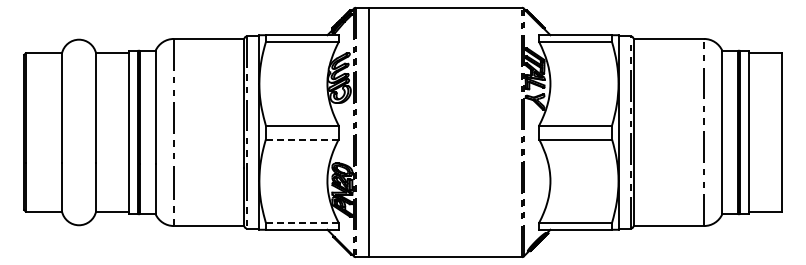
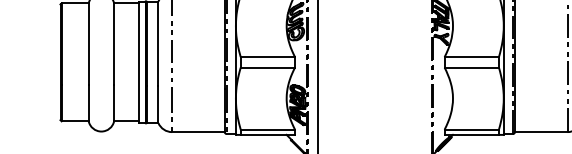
line: (301, 139) -> (267, 67), dashed -> solid
line: (302, 222) -> (268, 129), dashed -> solid

